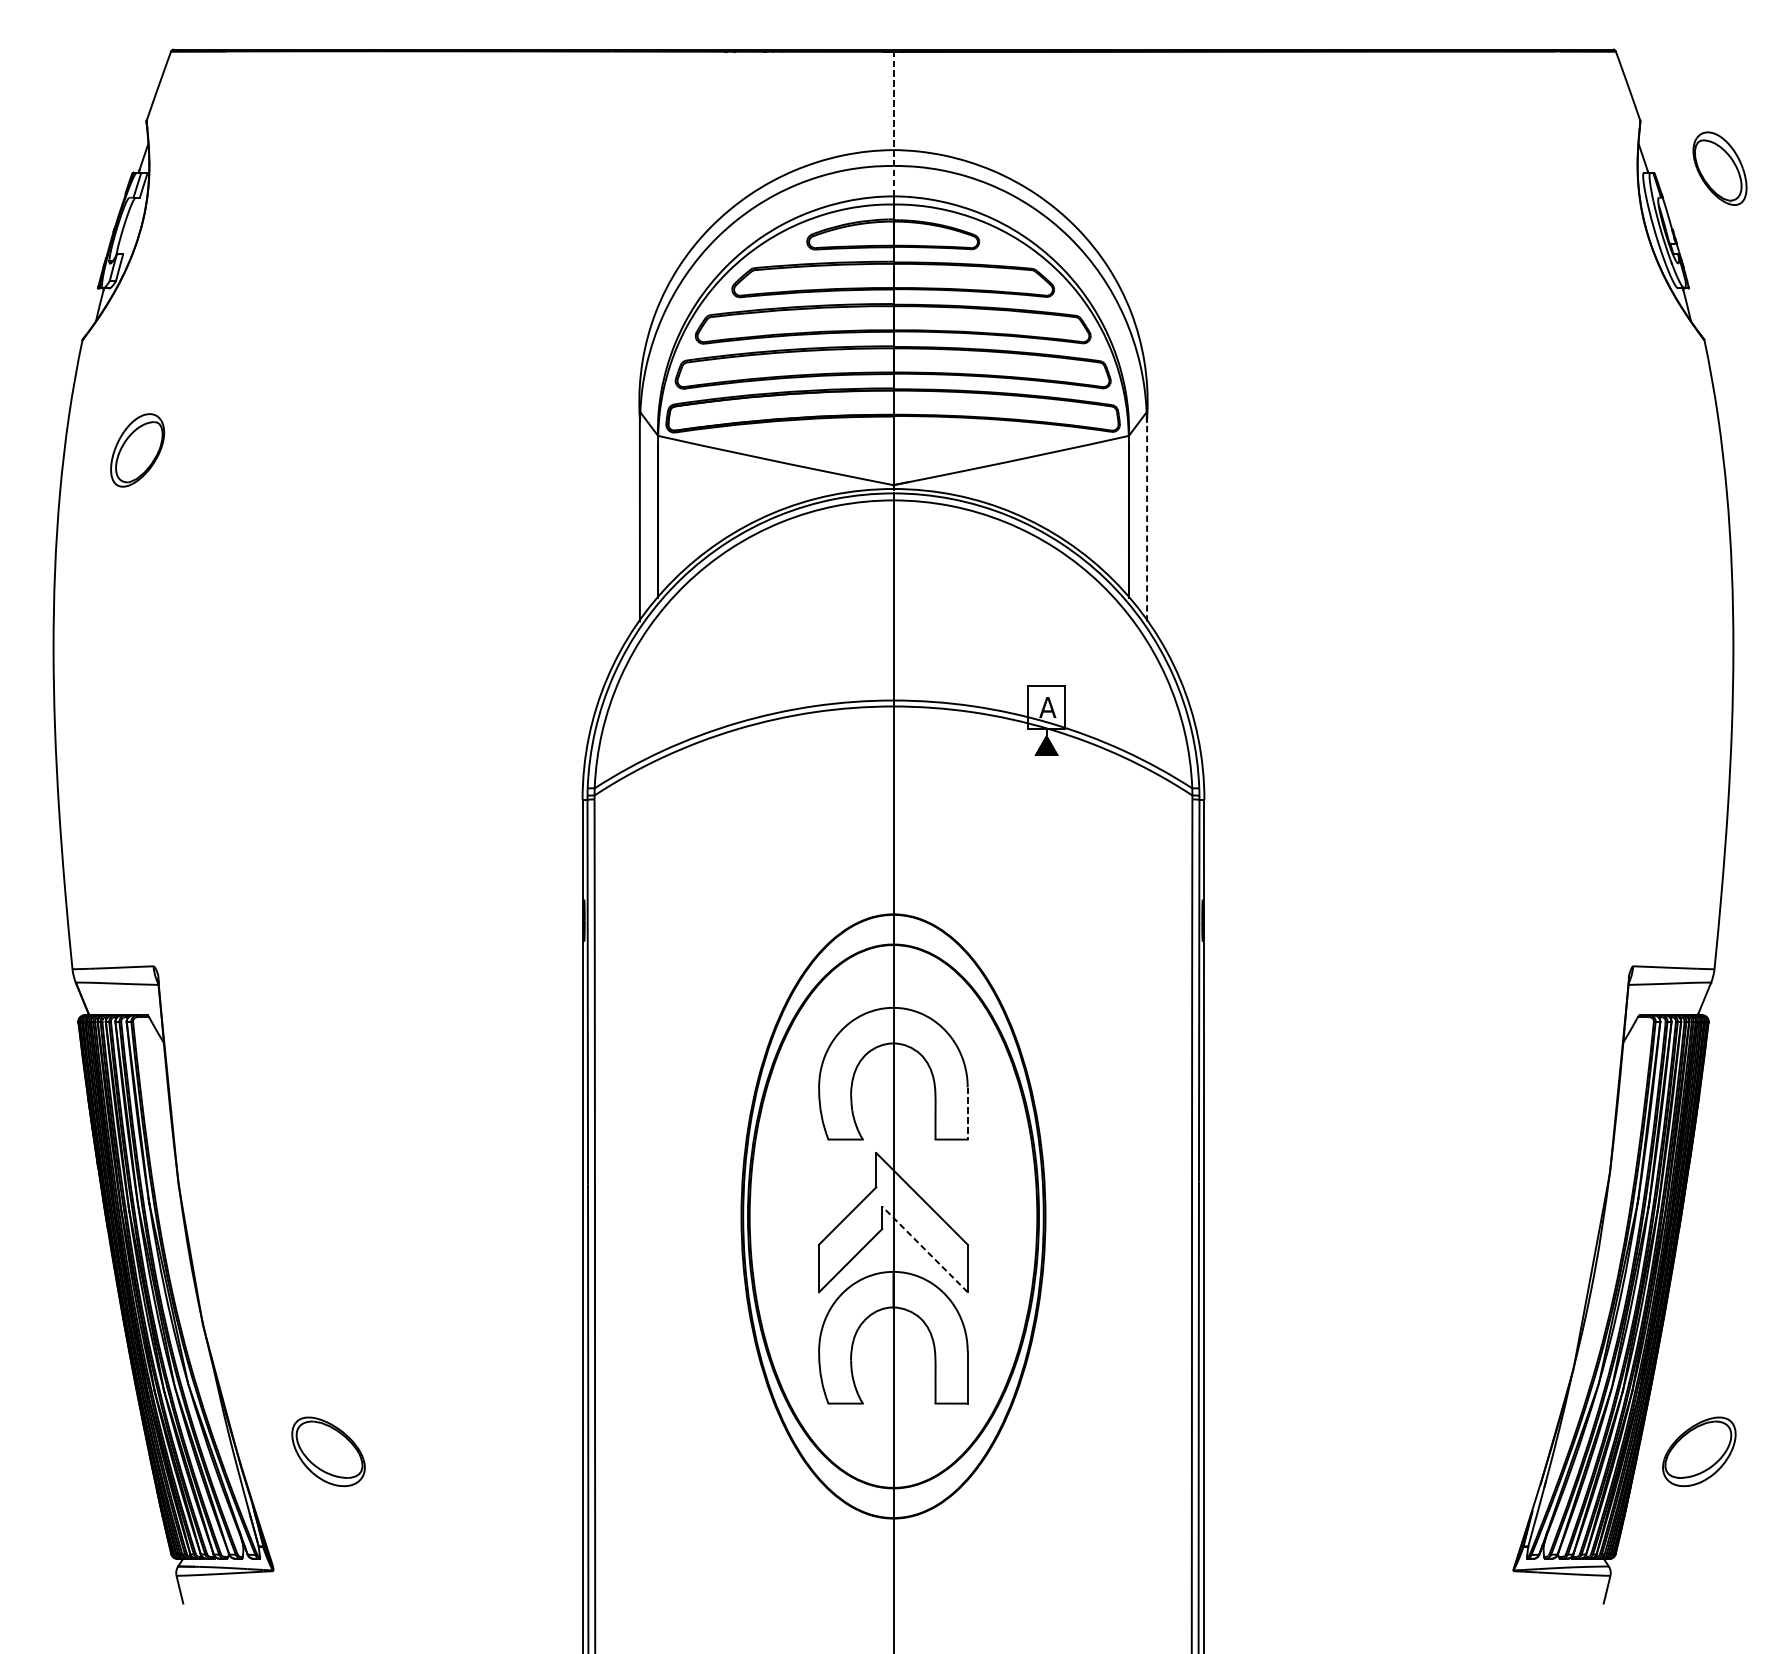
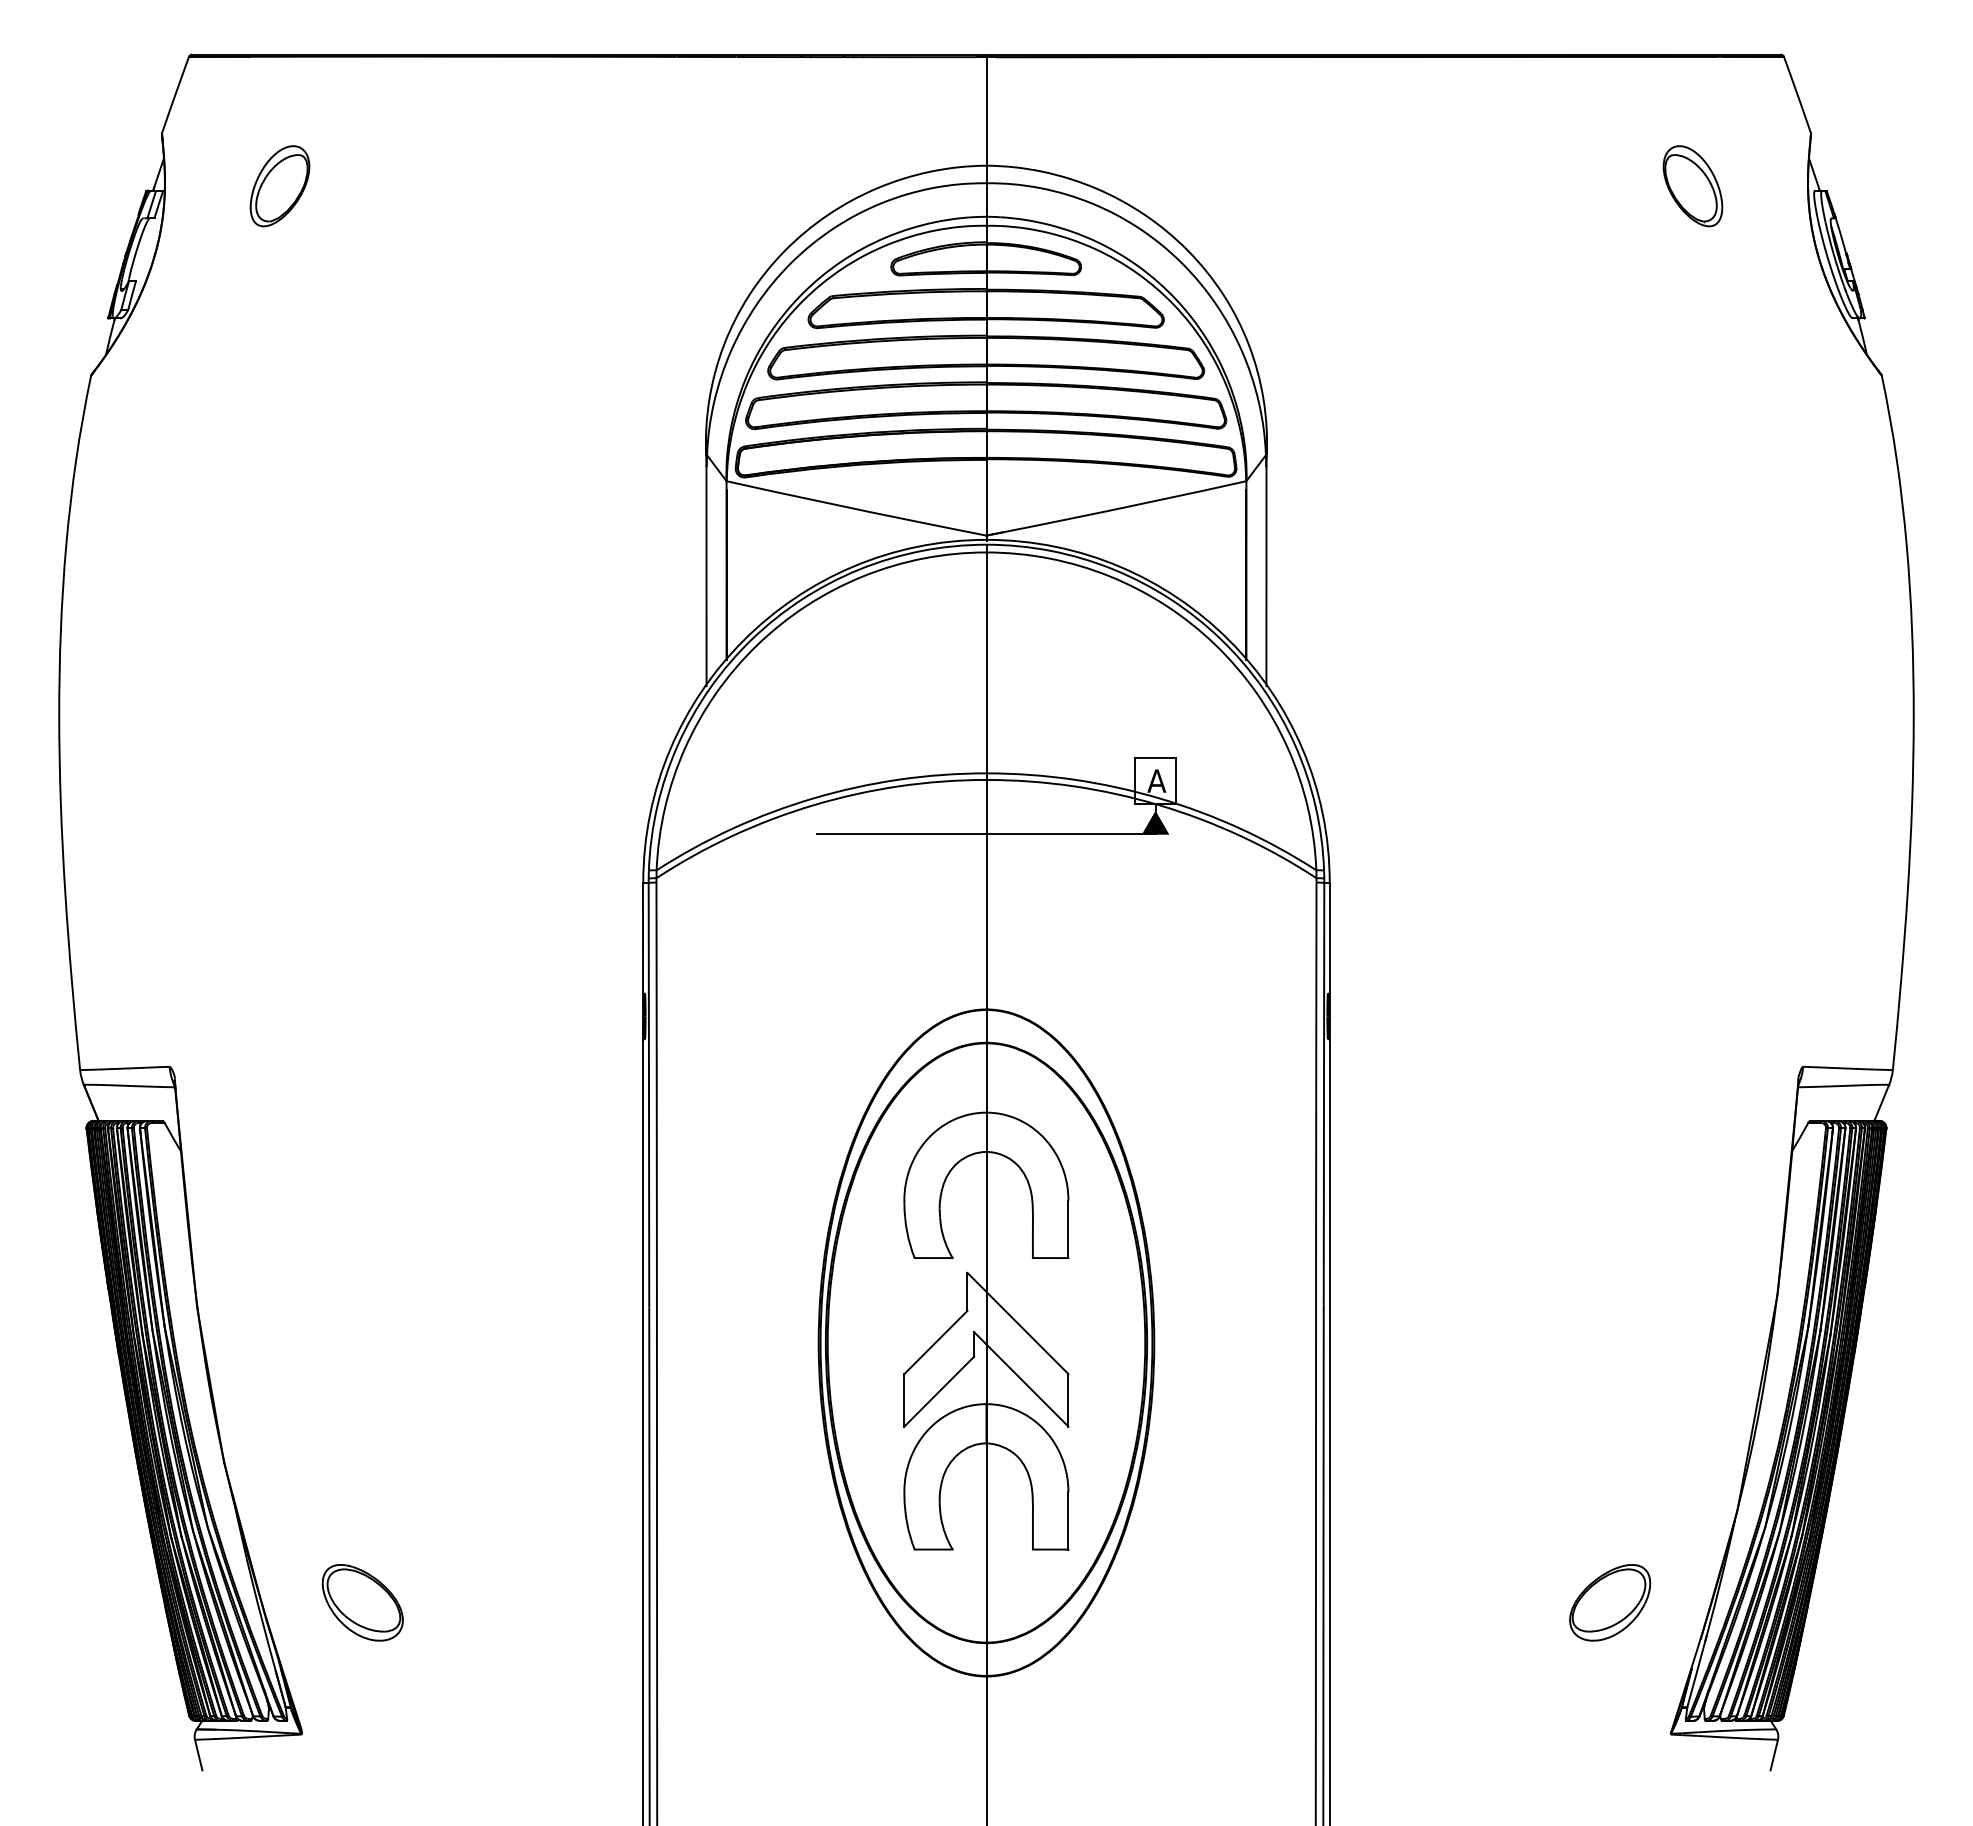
line: (893, 122) -> (986, 135), dashed -> solid
part: (1719, 168) -> (1692, 186), moved
part: (137, 450) -> (279, 186), moved
line: (1147, 522) -> (1266, 576), dashed -> solid
line: (893, 755) -> (986, 834), added
line: (967, 1113) -> (1068, 1229), dashed -> solid
line: (925, 1249) -> (1021, 1379), dashed -> solid
part: (1699, 1451) -> (1610, 1602), moved

